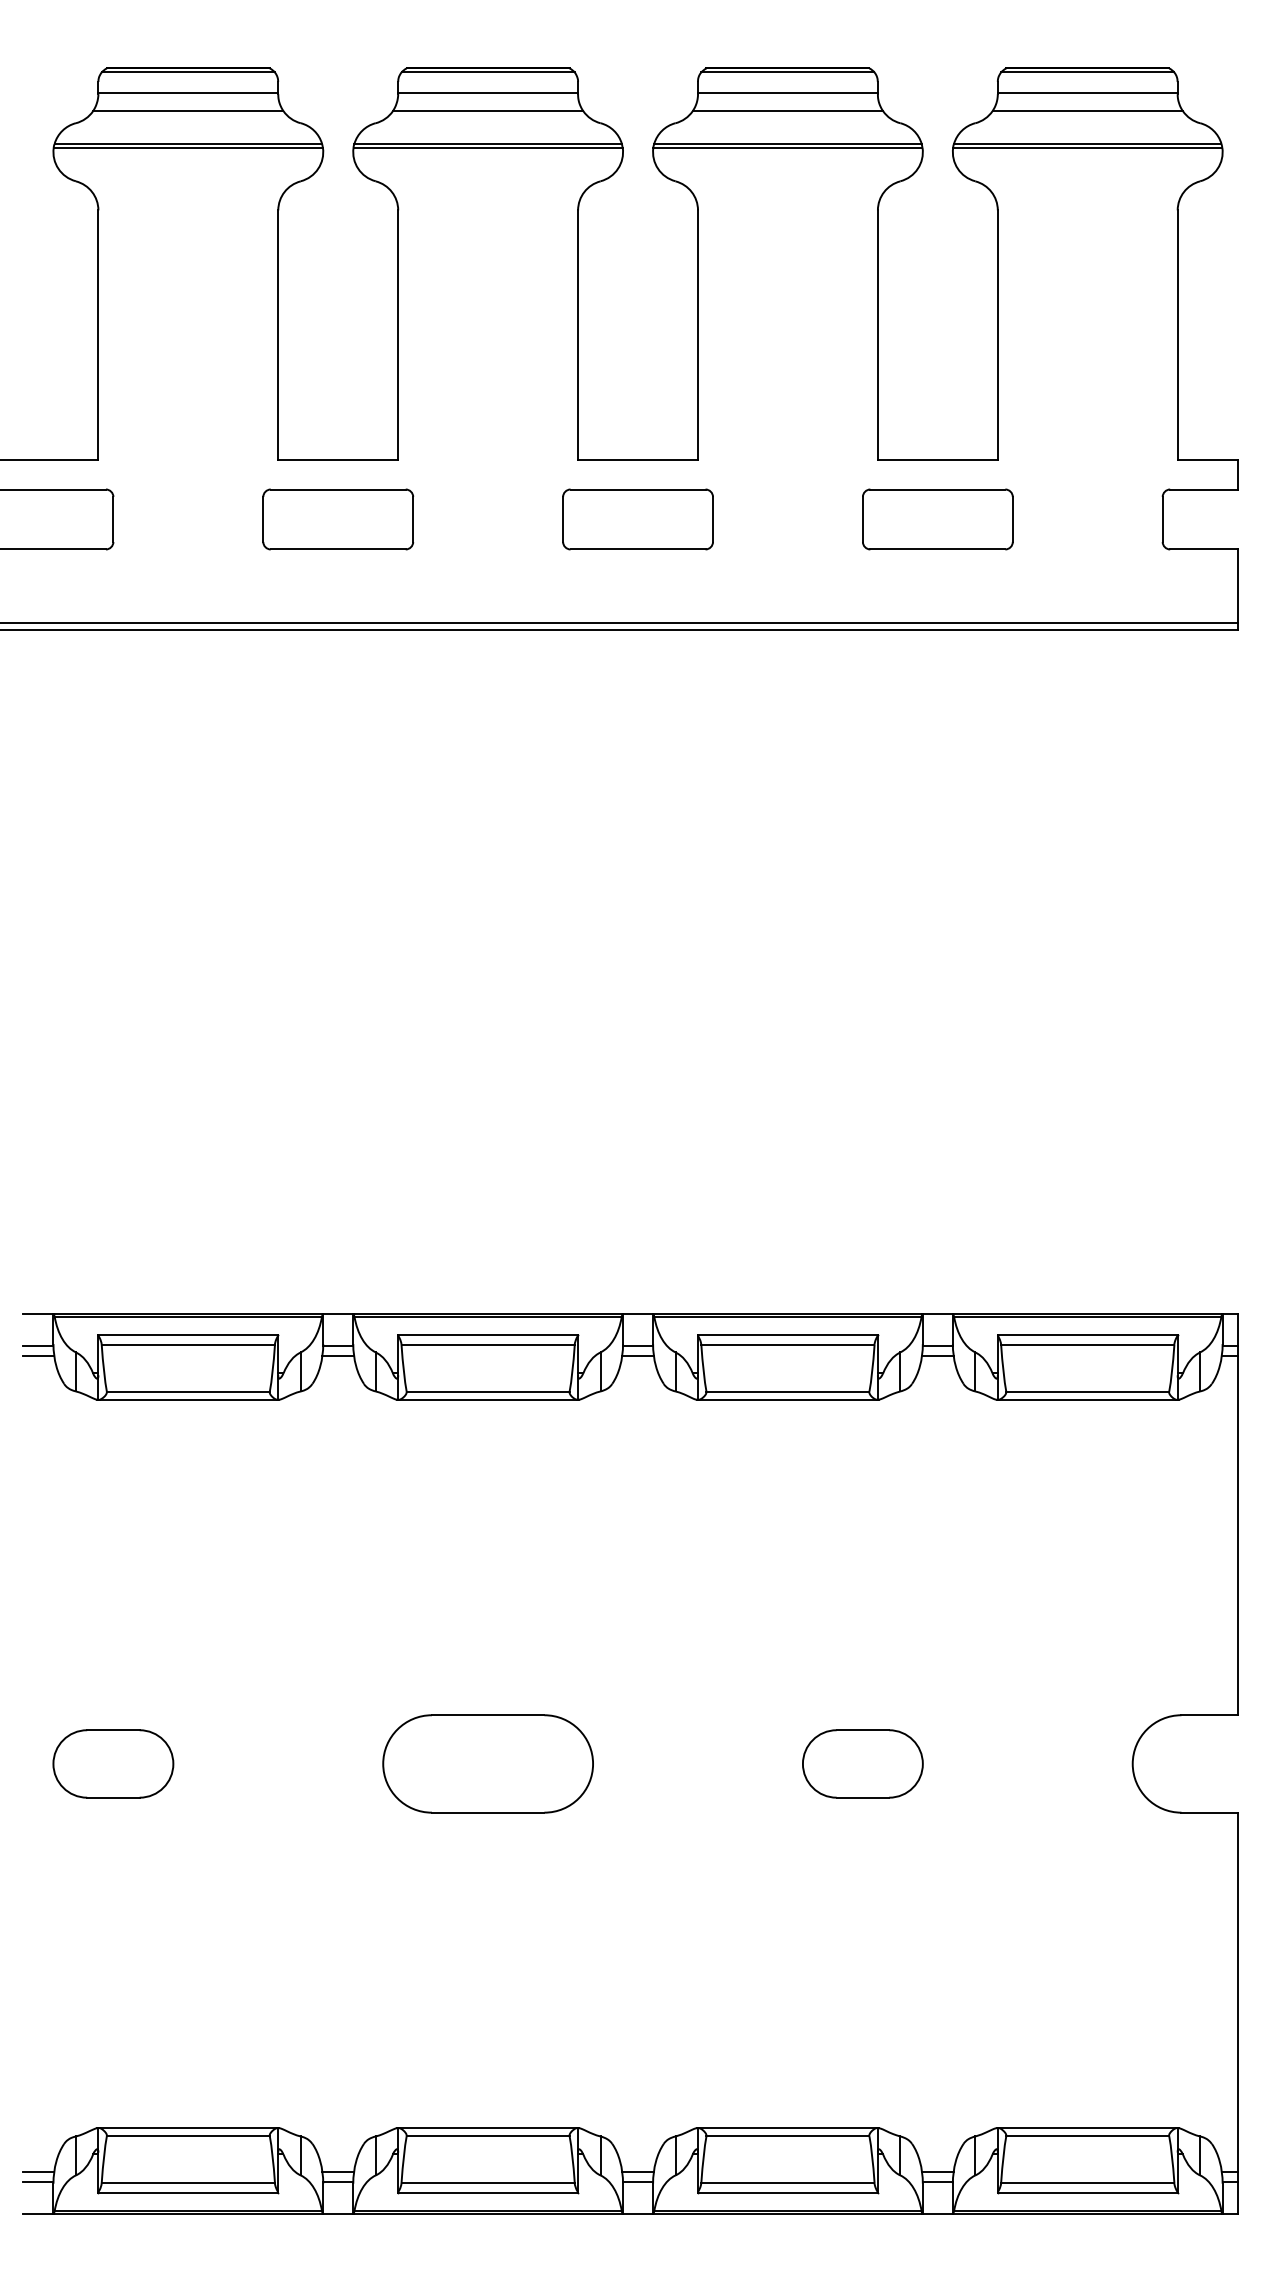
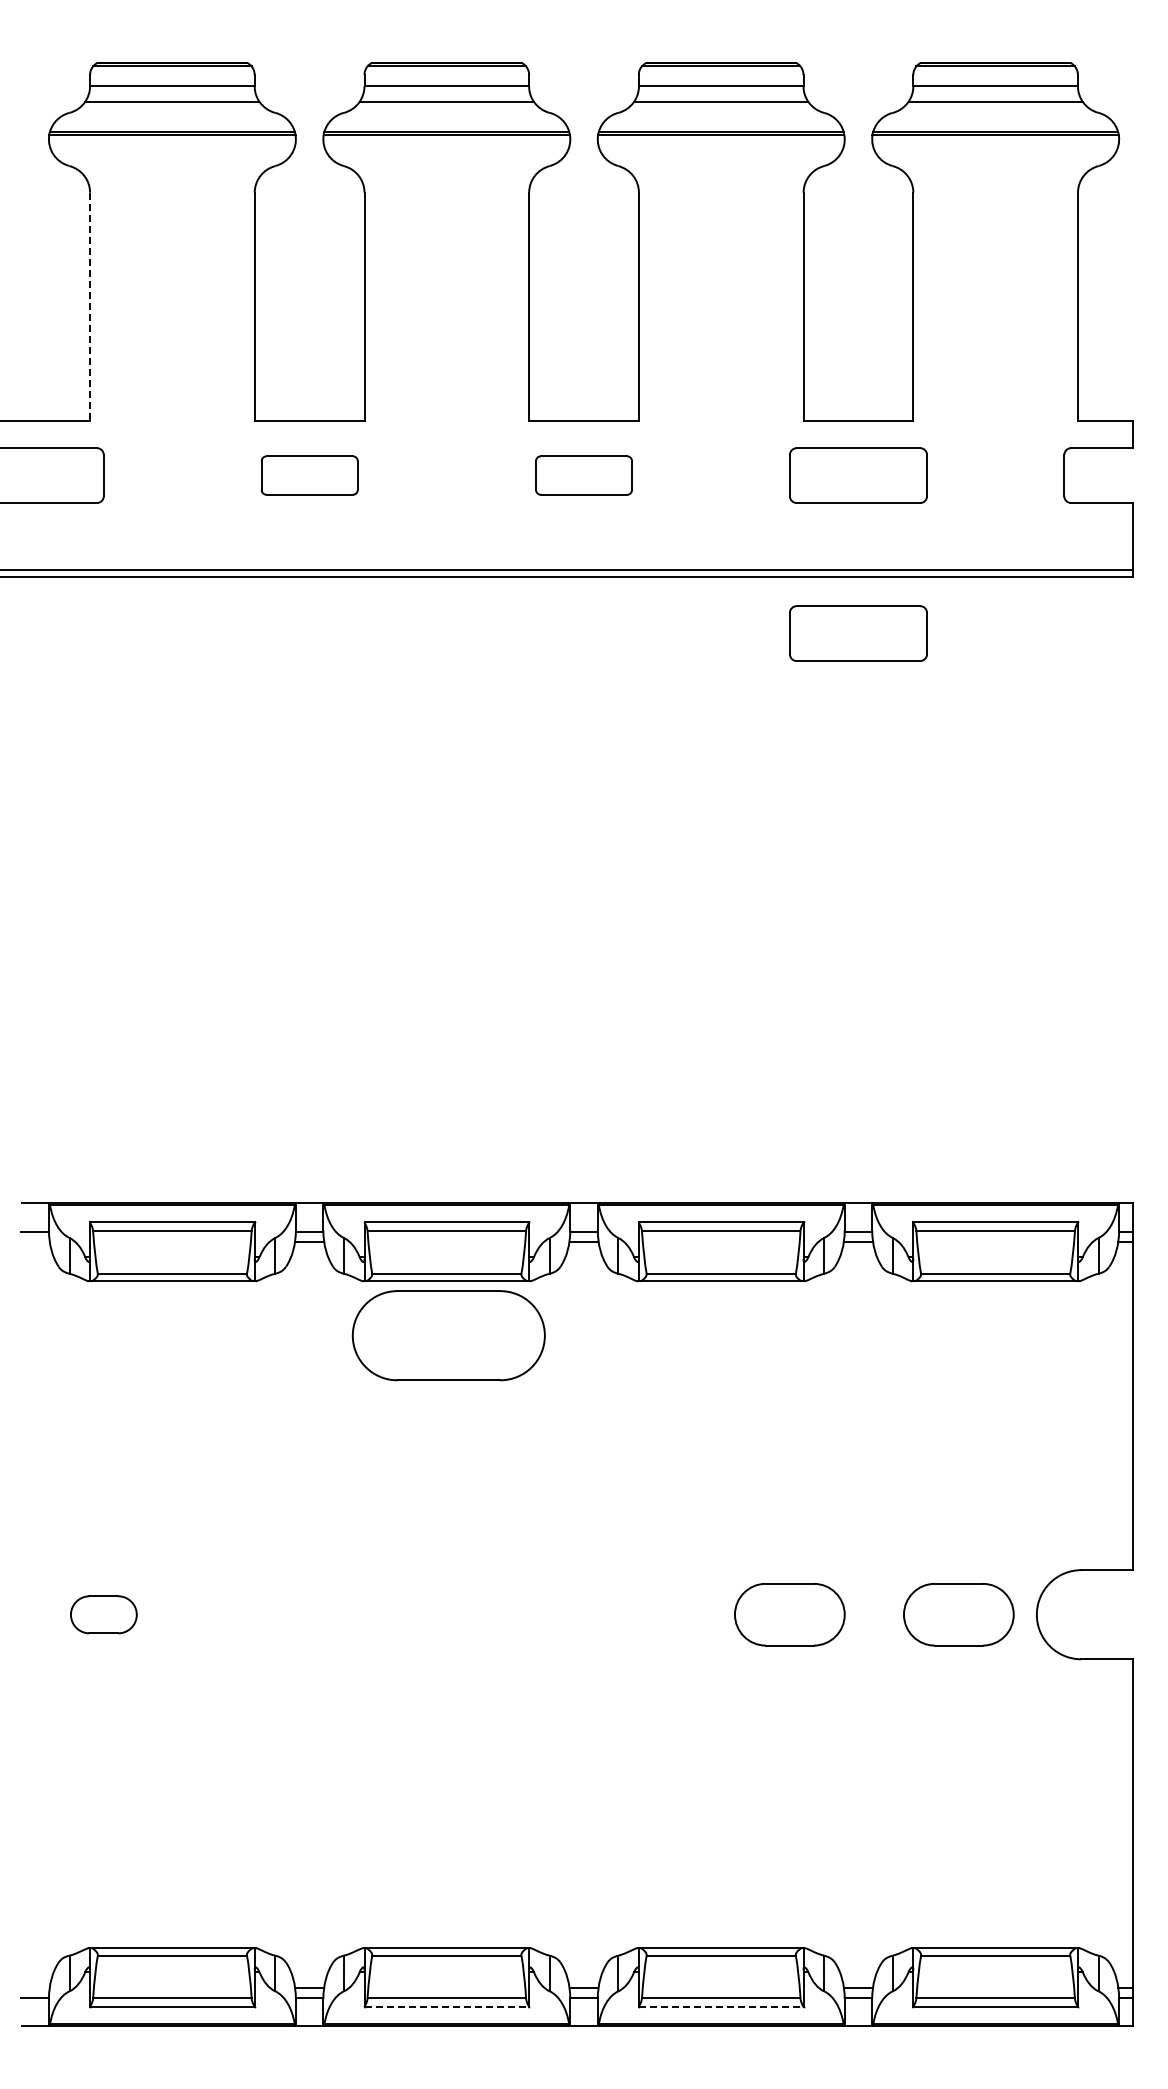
line: (98, 335) -> (90, 307), solid -> dashed
part: (338, 519) -> (309, 475), size x0.7
part: (637, 519) -> (583, 475), size x0.7
part: (937, 691) -> (858, 633), added
line: (37, 1356) -> (34, 1241), removed
part: (113, 1763) -> (103, 1614), size x0.6
part: (487, 1763) -> (448, 1335), moved
part: (1047, 1763) -> (958, 1614), added
line: (37, 2171) -> (34, 1987), removed
line: (488, 2193) -> (447, 2007), solid -> dashed
line: (788, 2193) -> (721, 2007), solid -> dashed

